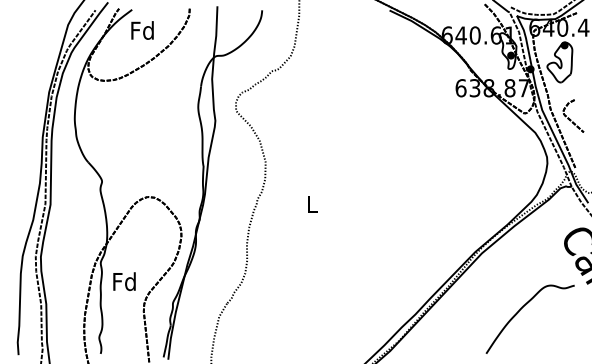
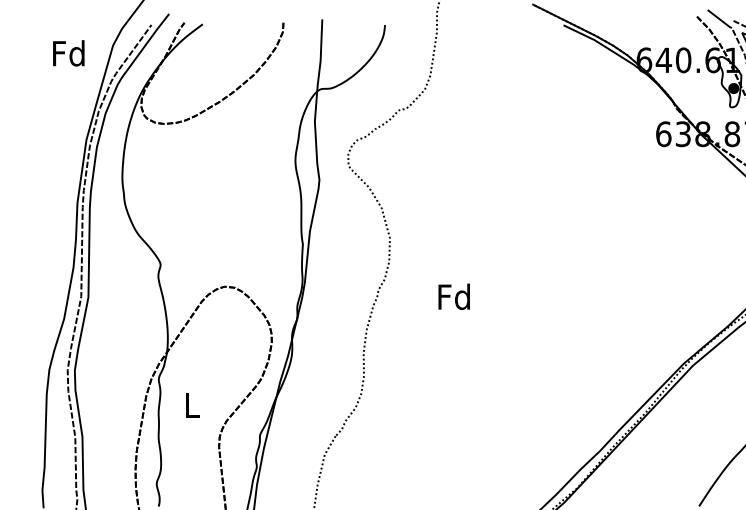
text: (142, 30) -> (68, 53), moved
text: (311, 203) -> (454, 295), L -> Fd
text: (124, 281) -> (192, 405), Fd -> L

